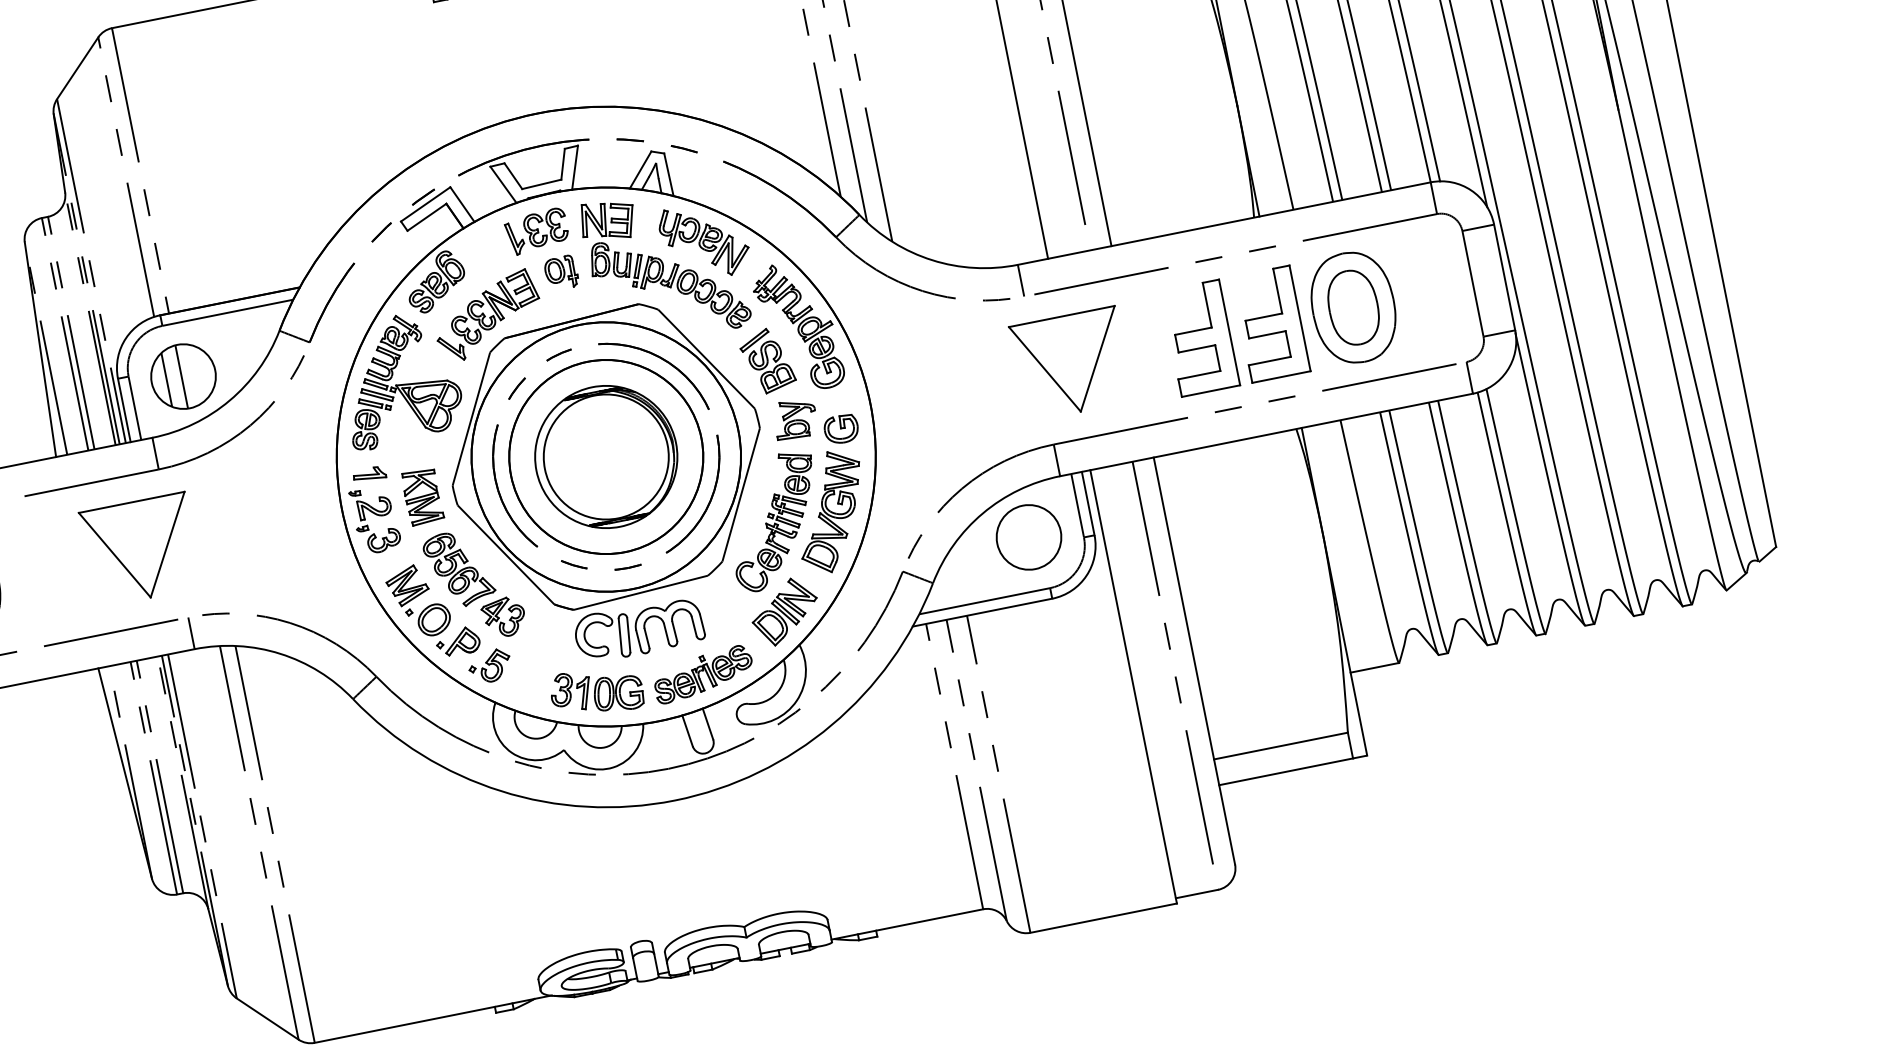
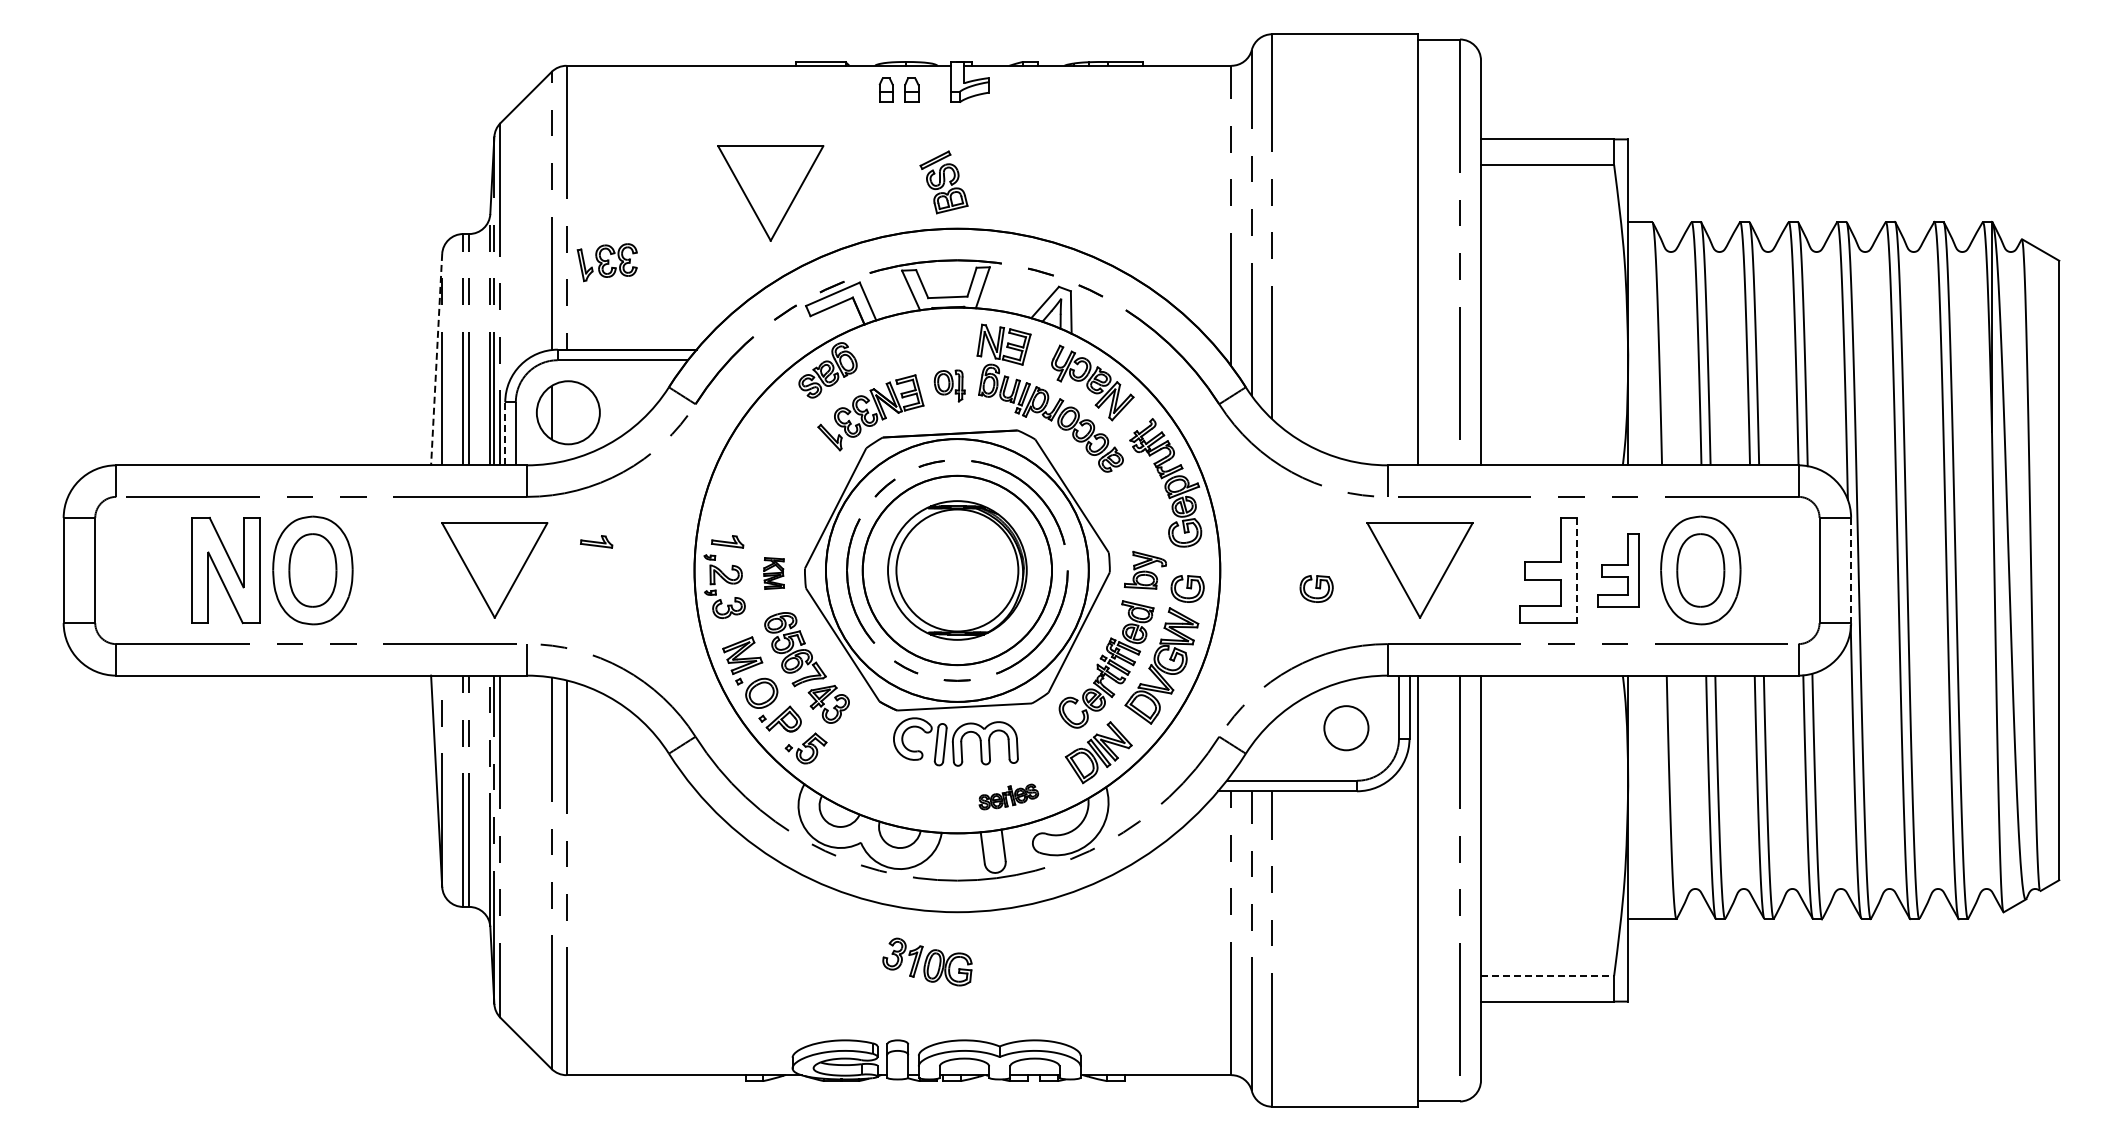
part: (342, 115) -> (770, 193), added
part: (536, 231) -> (606, 262), moved
line: (1505, 277) -> (1851, 570), solid -> dashed
part: (1270, 324) -> (1618, 570), size x0.7
line: (1229, 332) -> (1577, 570), solid -> dashed
line: (40, 349) -> (436, 359), solid -> dashed
part: (767, 361) -> (943, 182), moved
line: (181, 376) -> (566, 412), removed
part: (399, 379) -> (774, 456), removed
part: (970, 402) -> (1316, 588), added
line: (124, 410) -> (505, 433), solid -> dashed
part: (422, 496) -> (773, 573), size x0.6
part: (237, 500) -> (596, 541), added
circle: (1027, 536) -> (1345, 727), size x0.7
part: (703, 673) -> (1008, 796), size x0.6
part: (596, 691) -> (927, 961), moved
line: (1280, 745) -> (1547, 975), solid -> dashed

